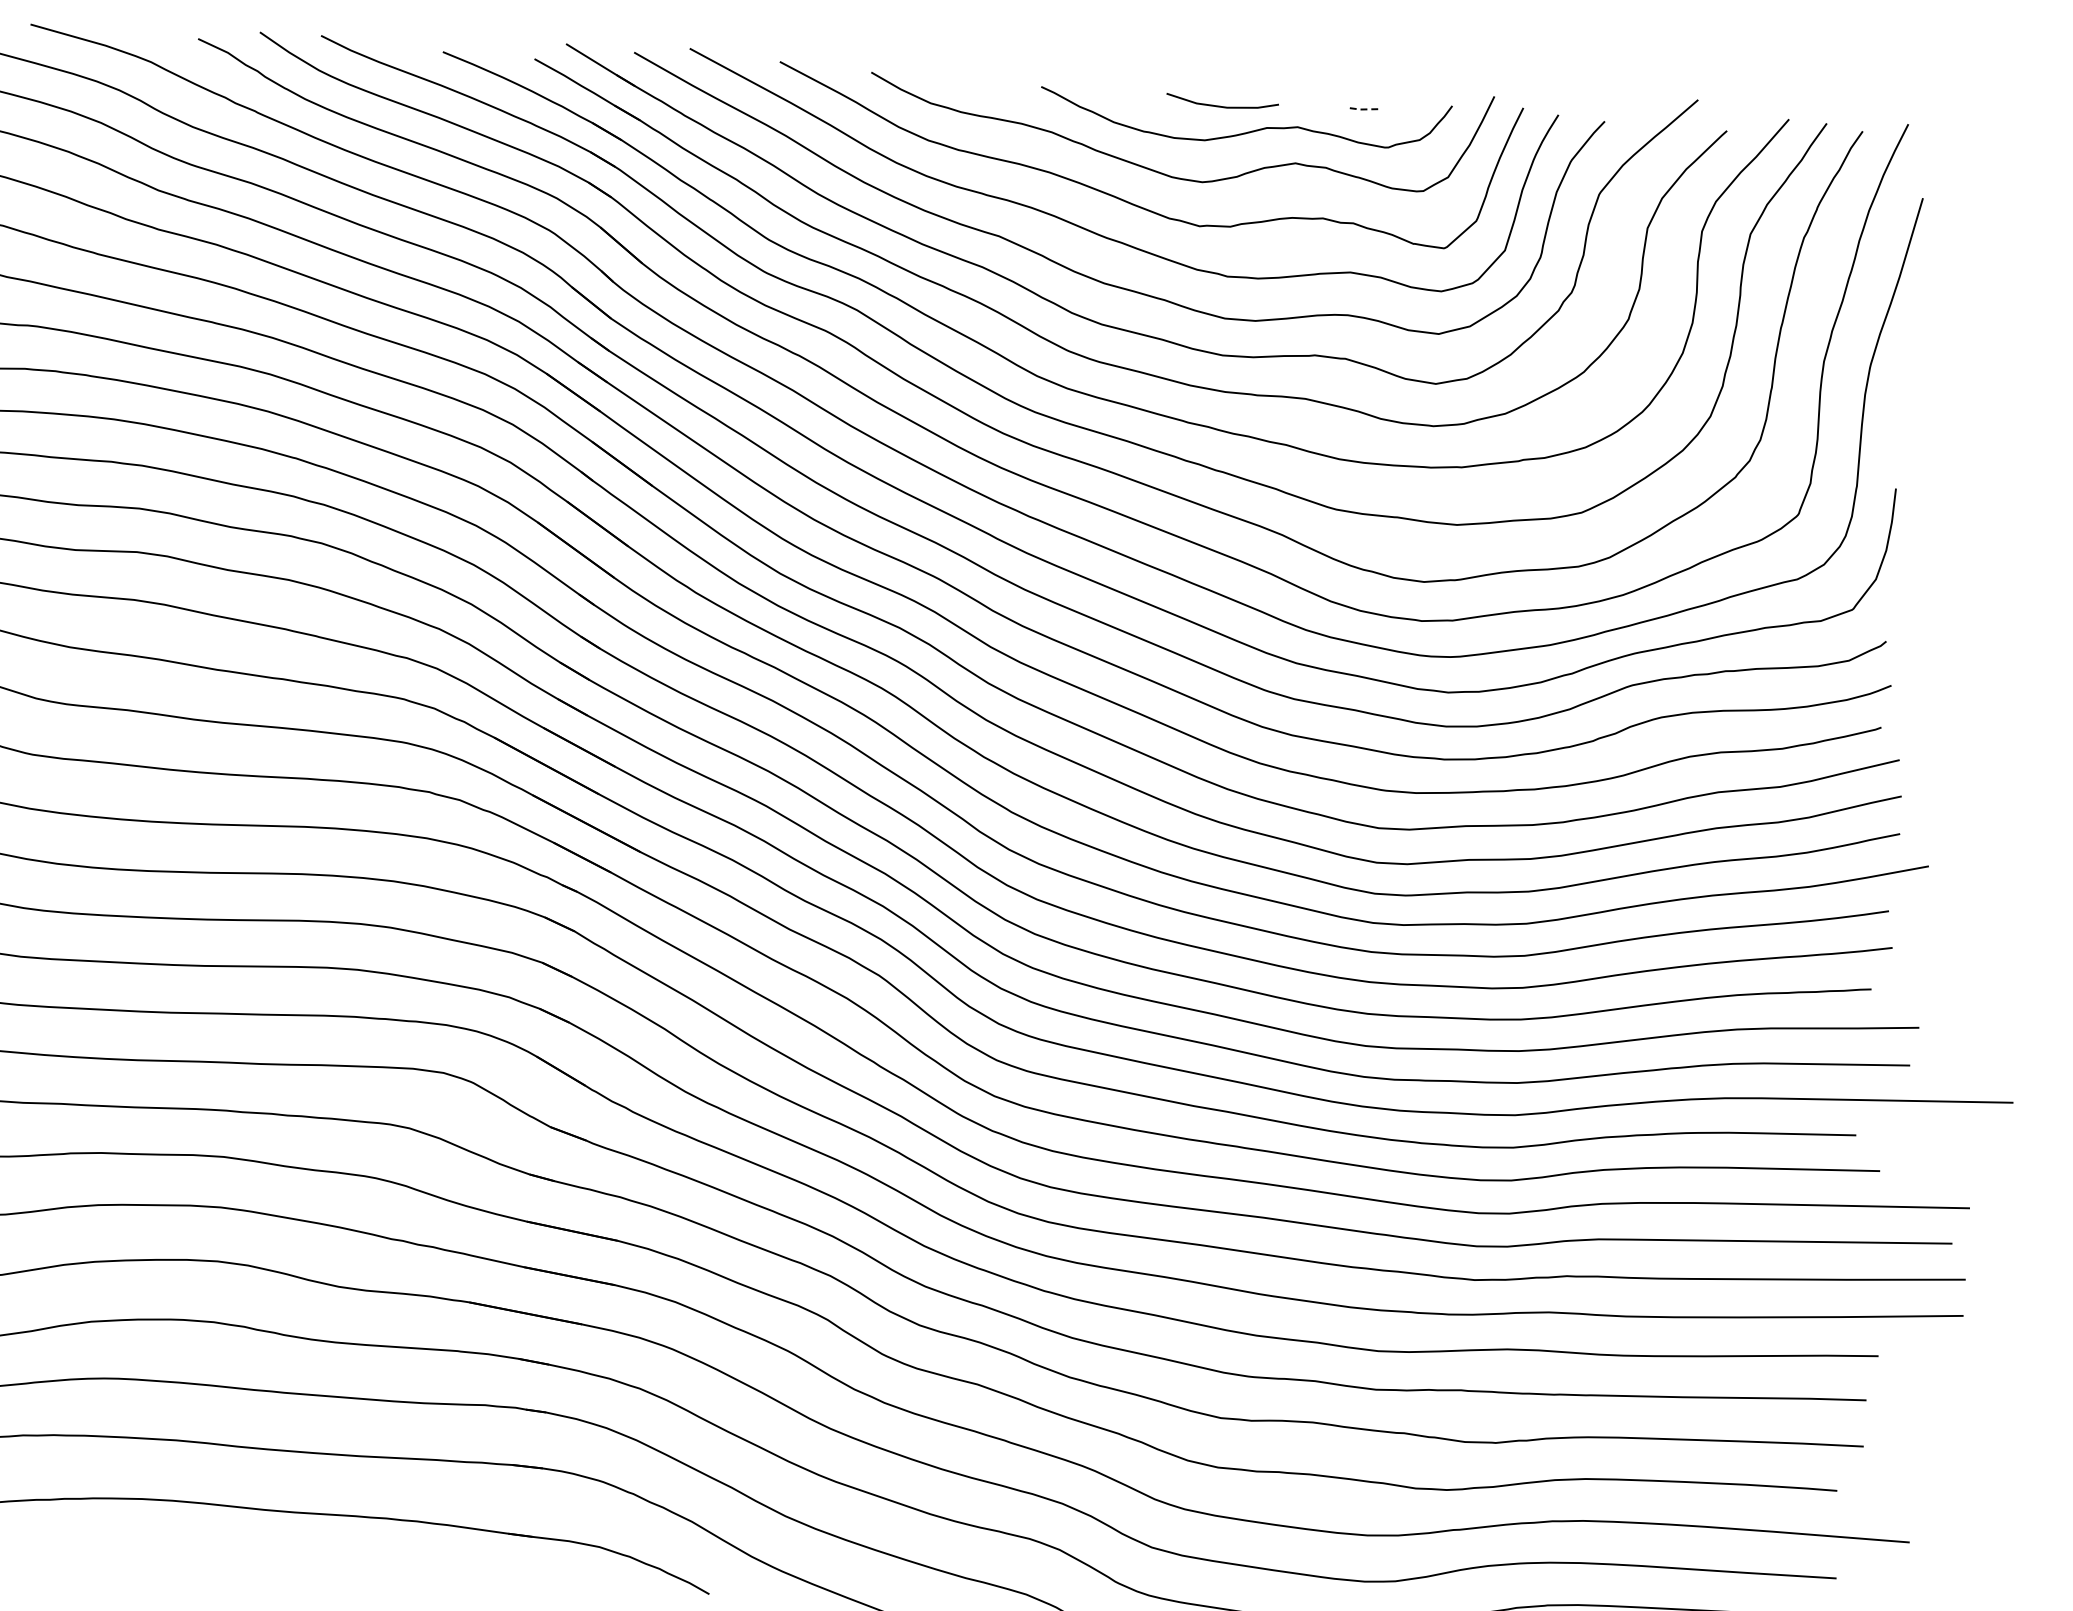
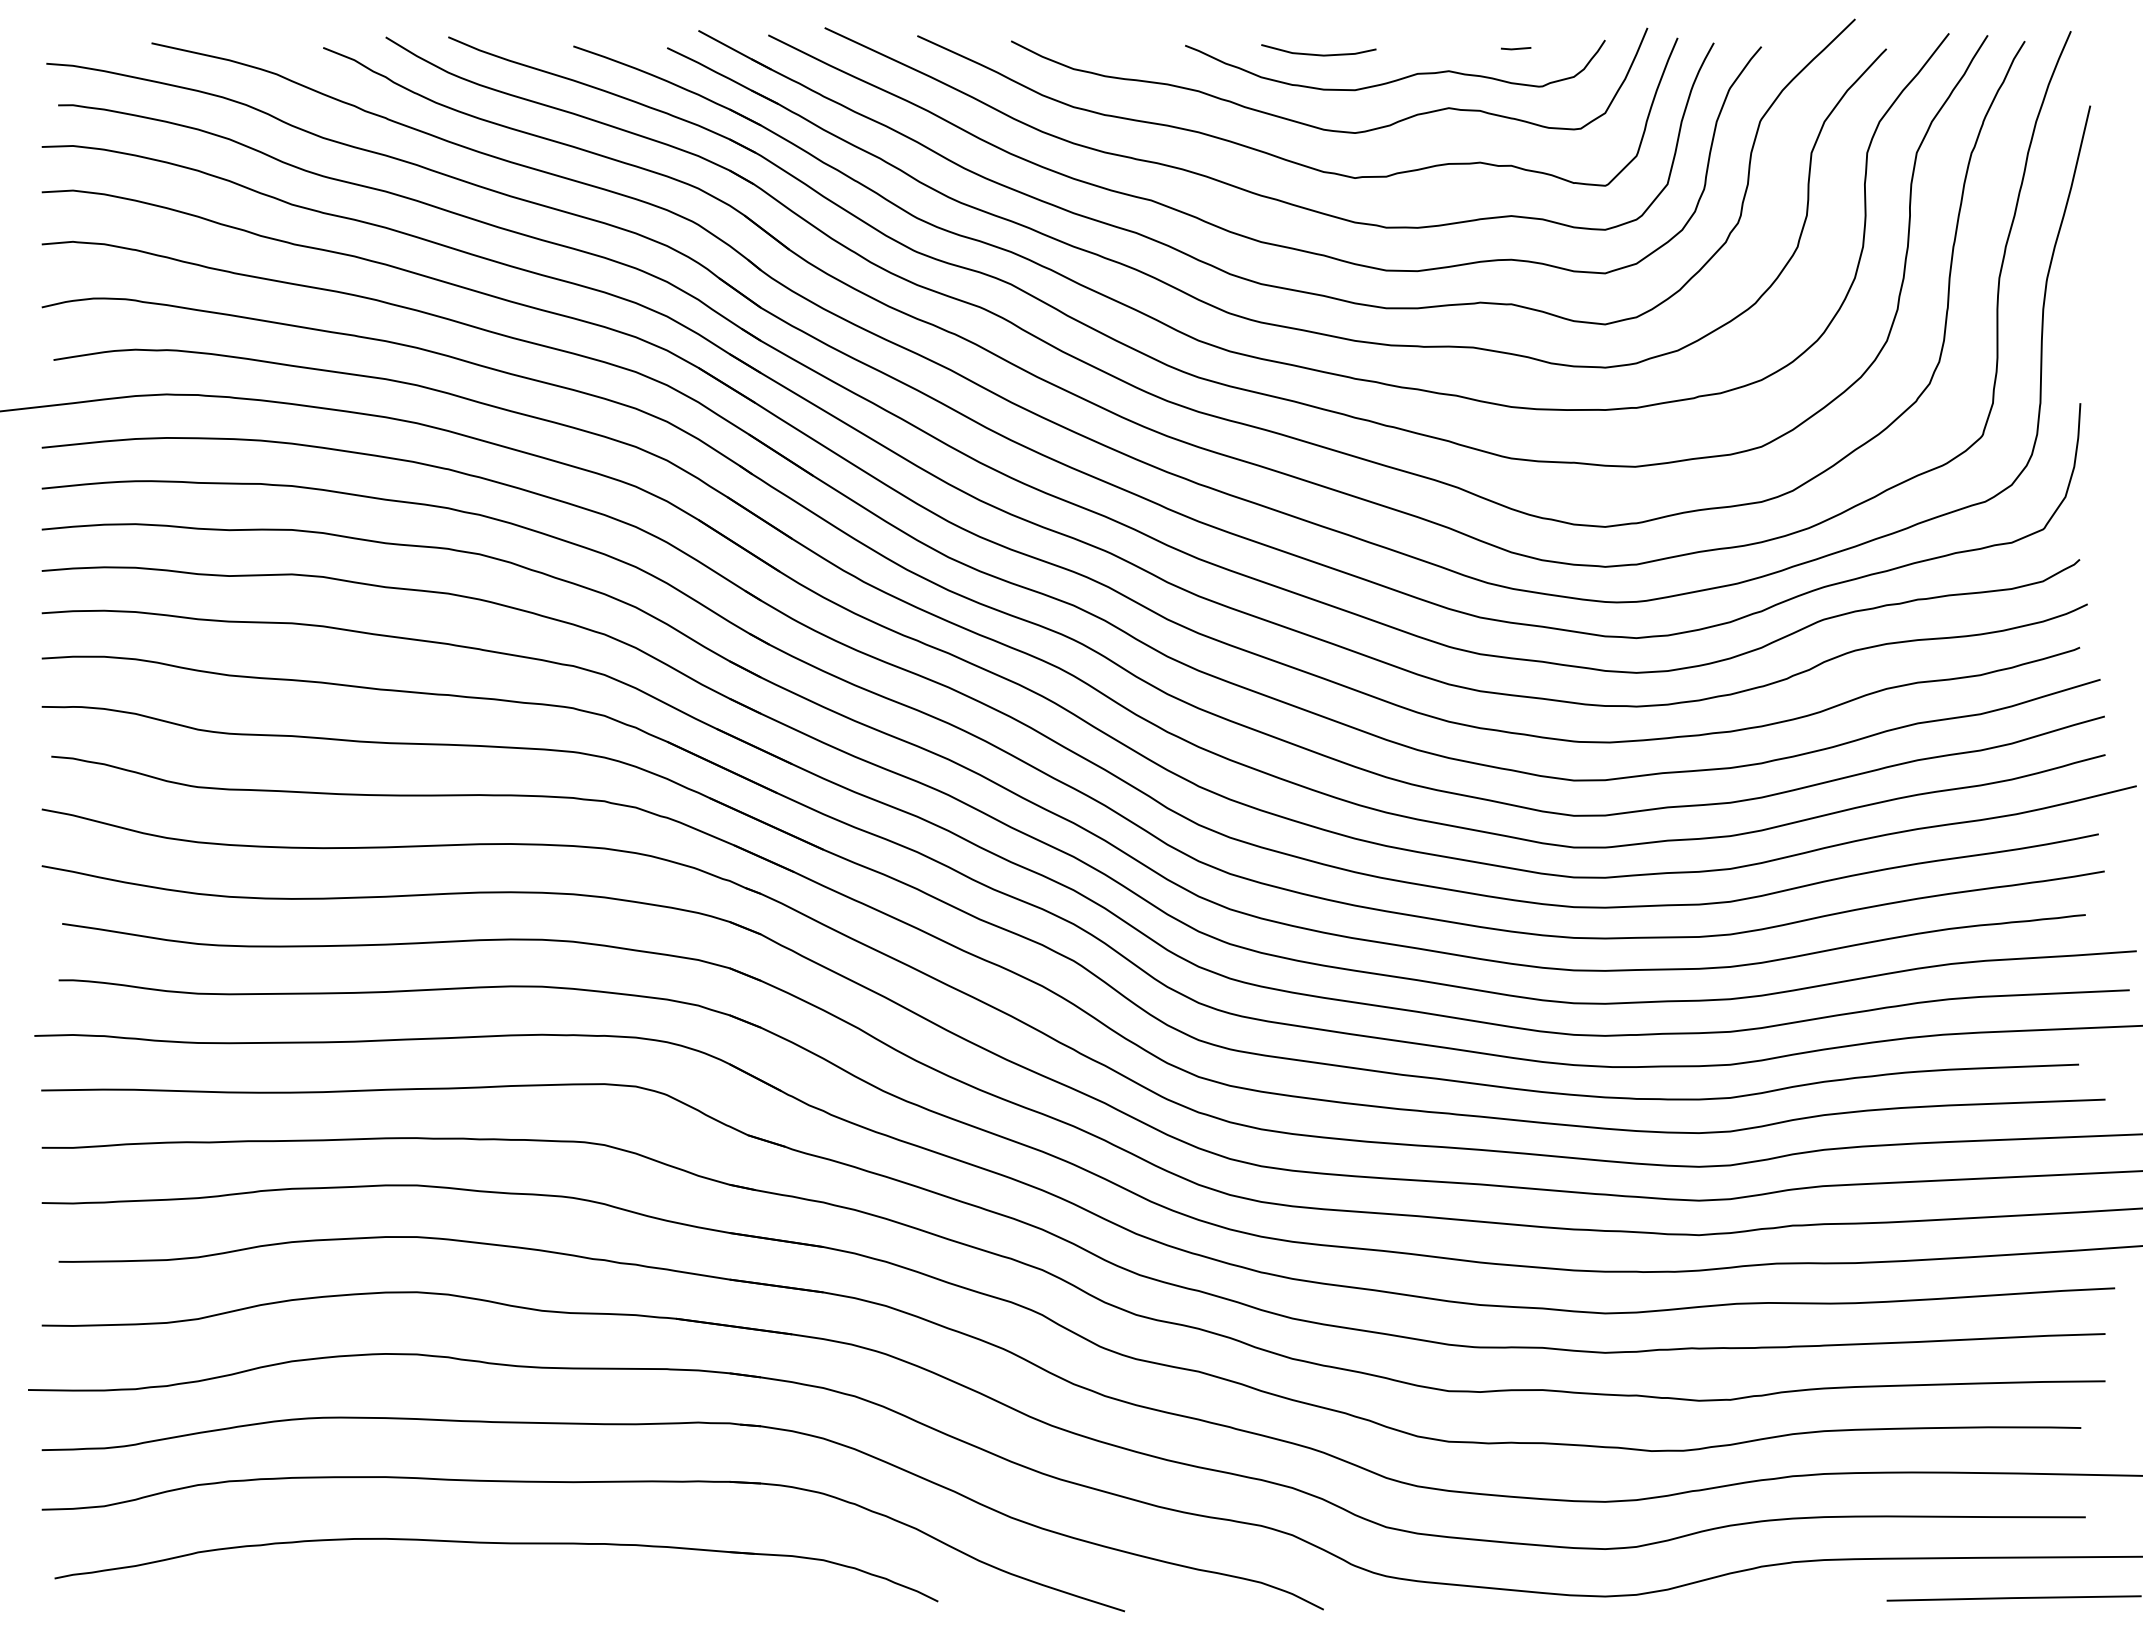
line: (1222, 106) -> (1318, 54), moved
line: (1364, 109) -> (1515, 49), dashed -> solid

